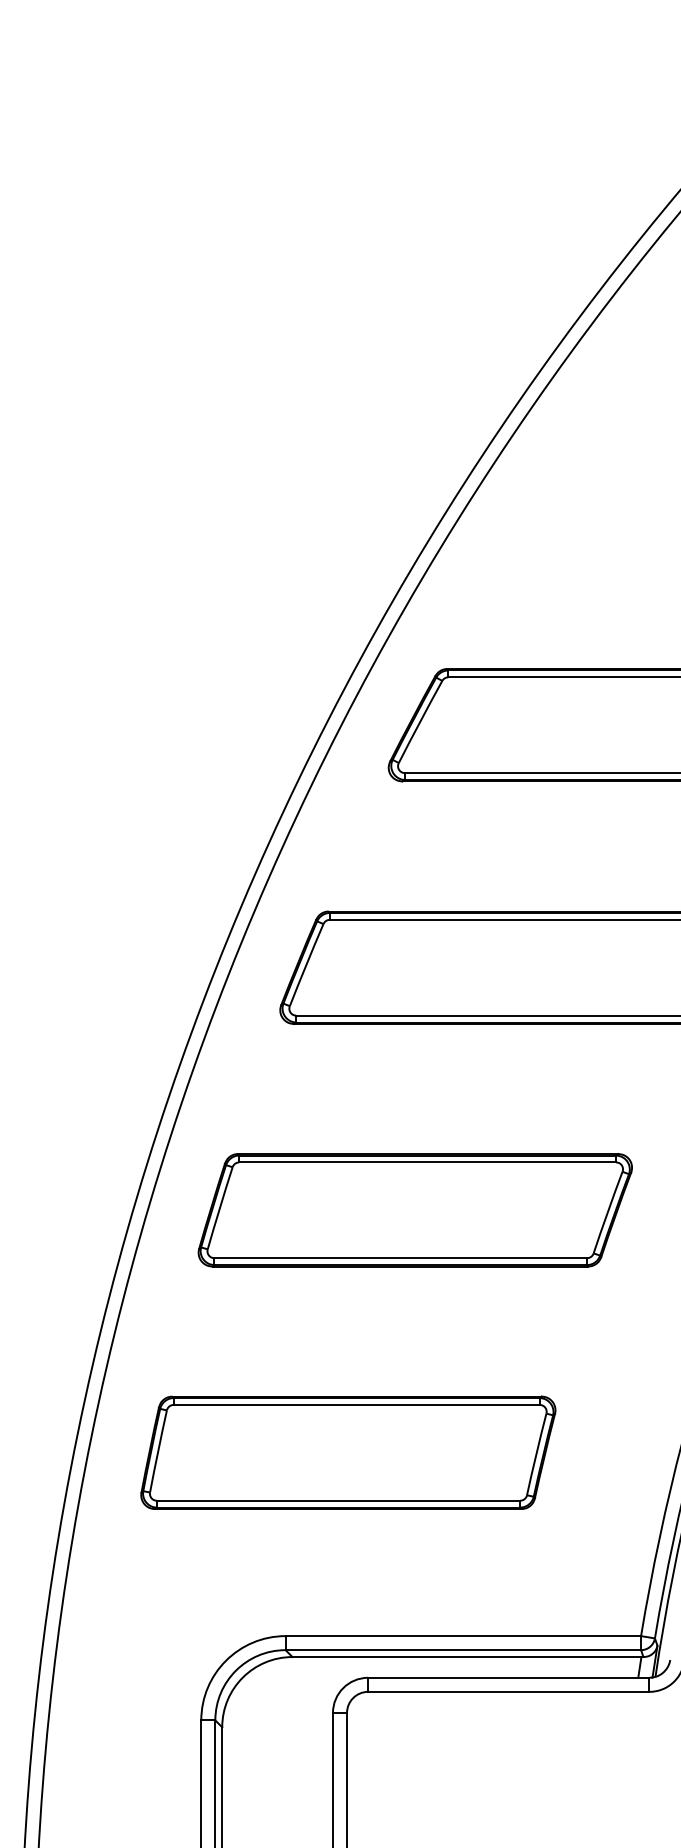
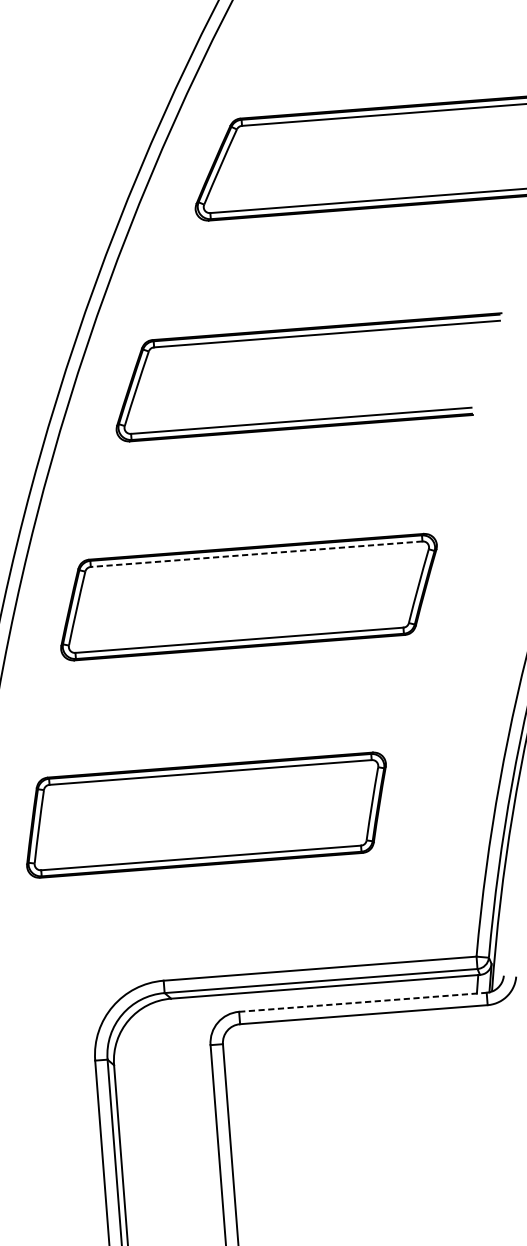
line: (427, 1162) -> (256, 554), solid -> dashed
line: (508, 1677) -> (362, 1002), solid -> dashed

